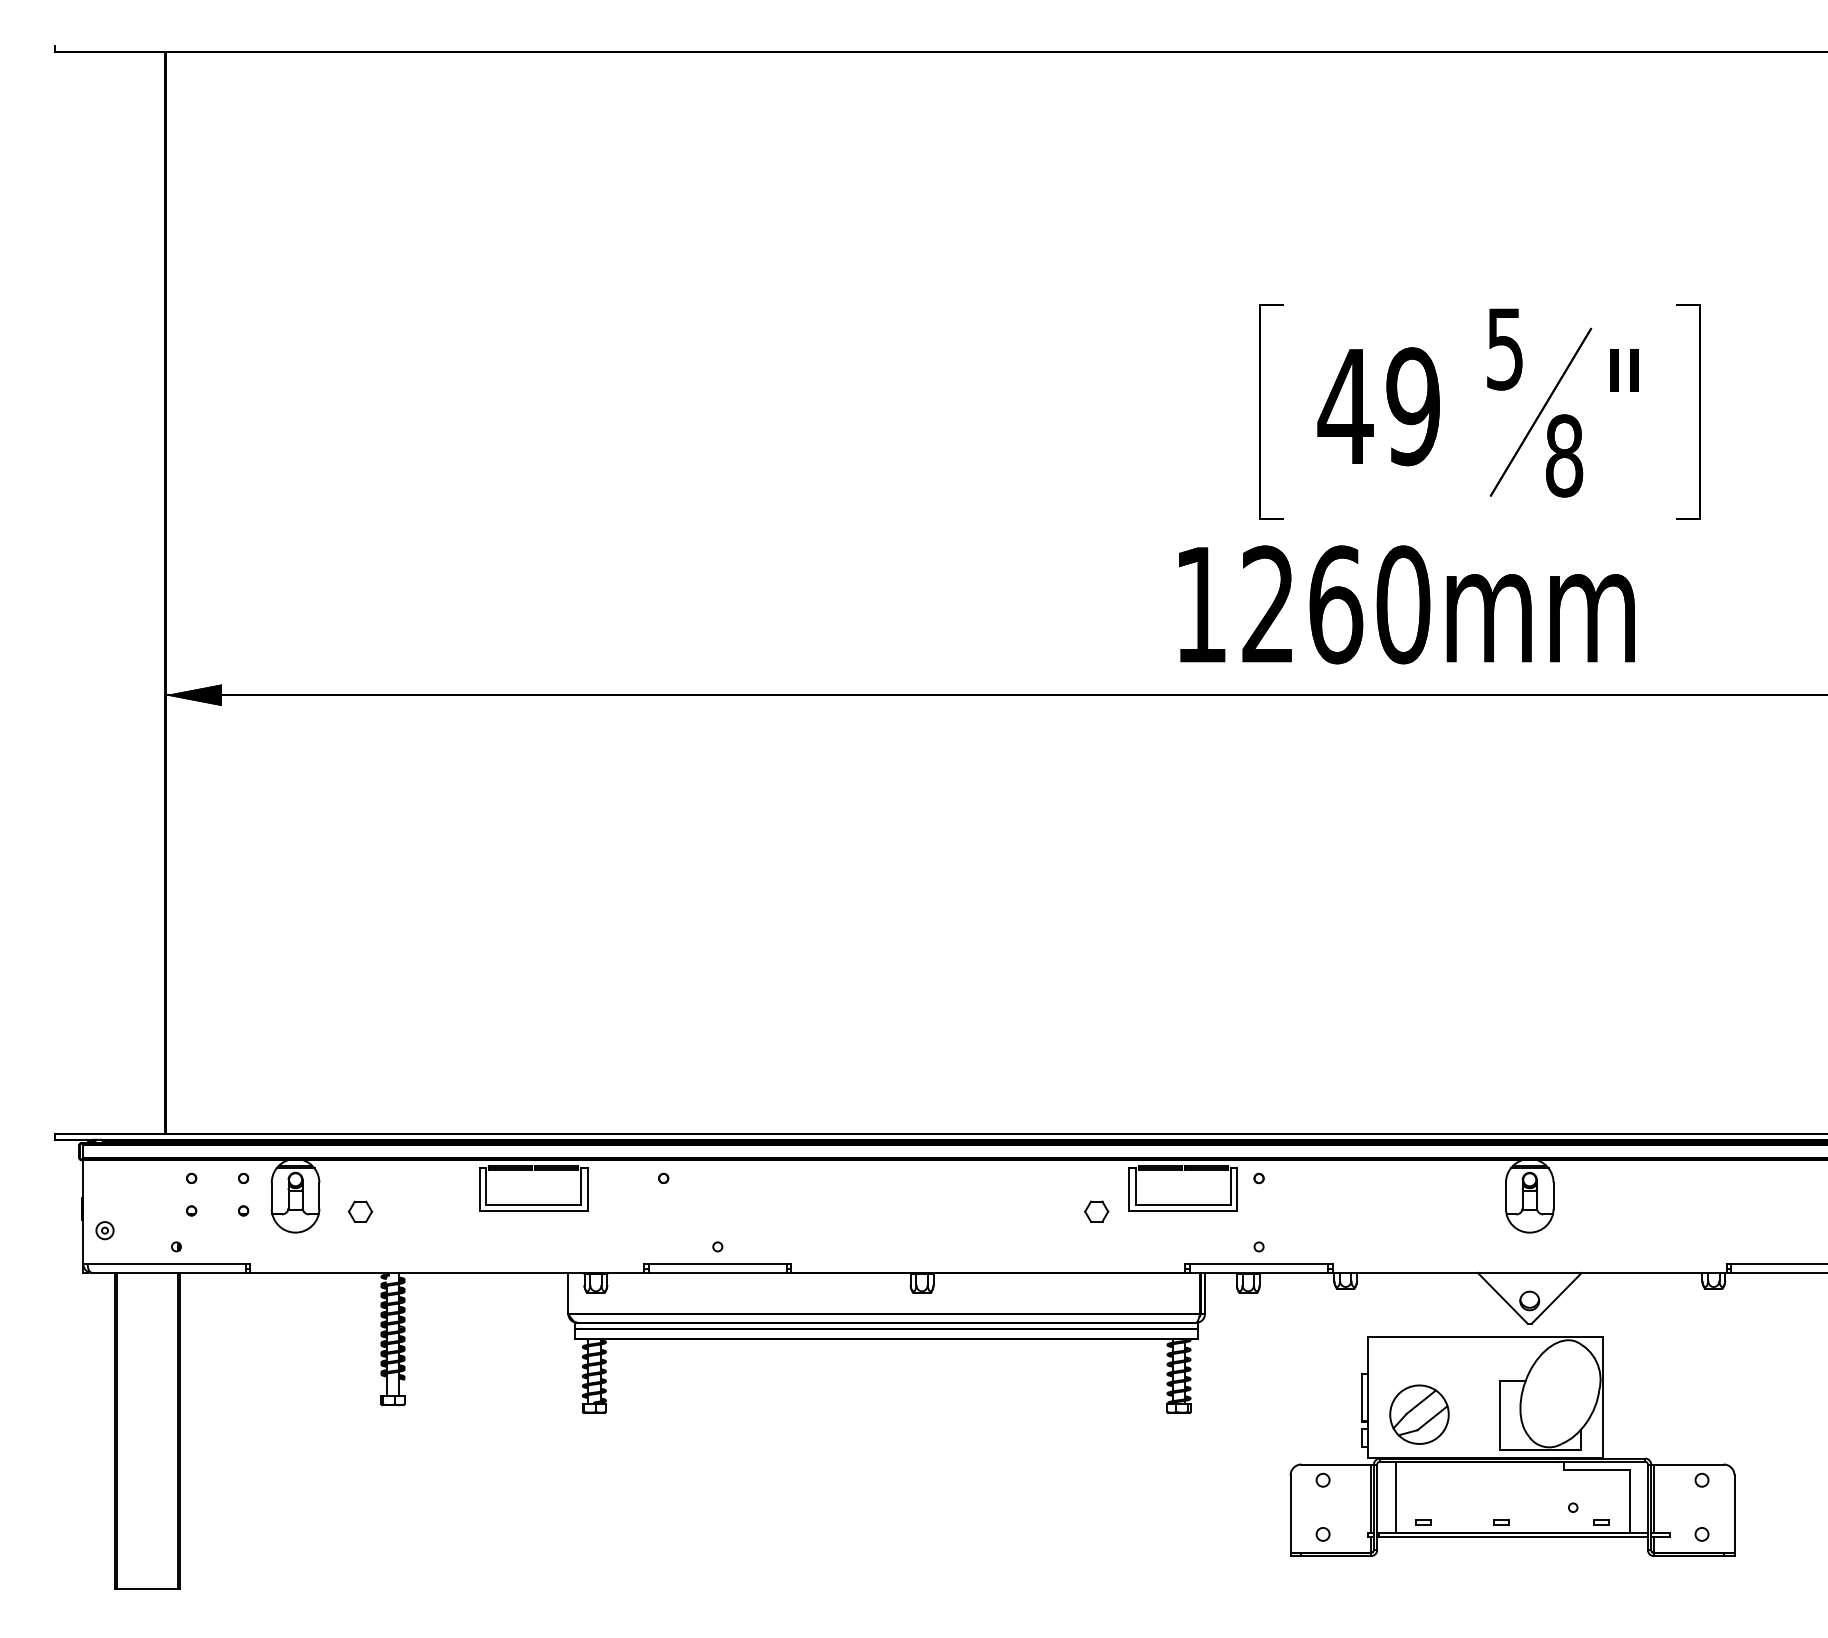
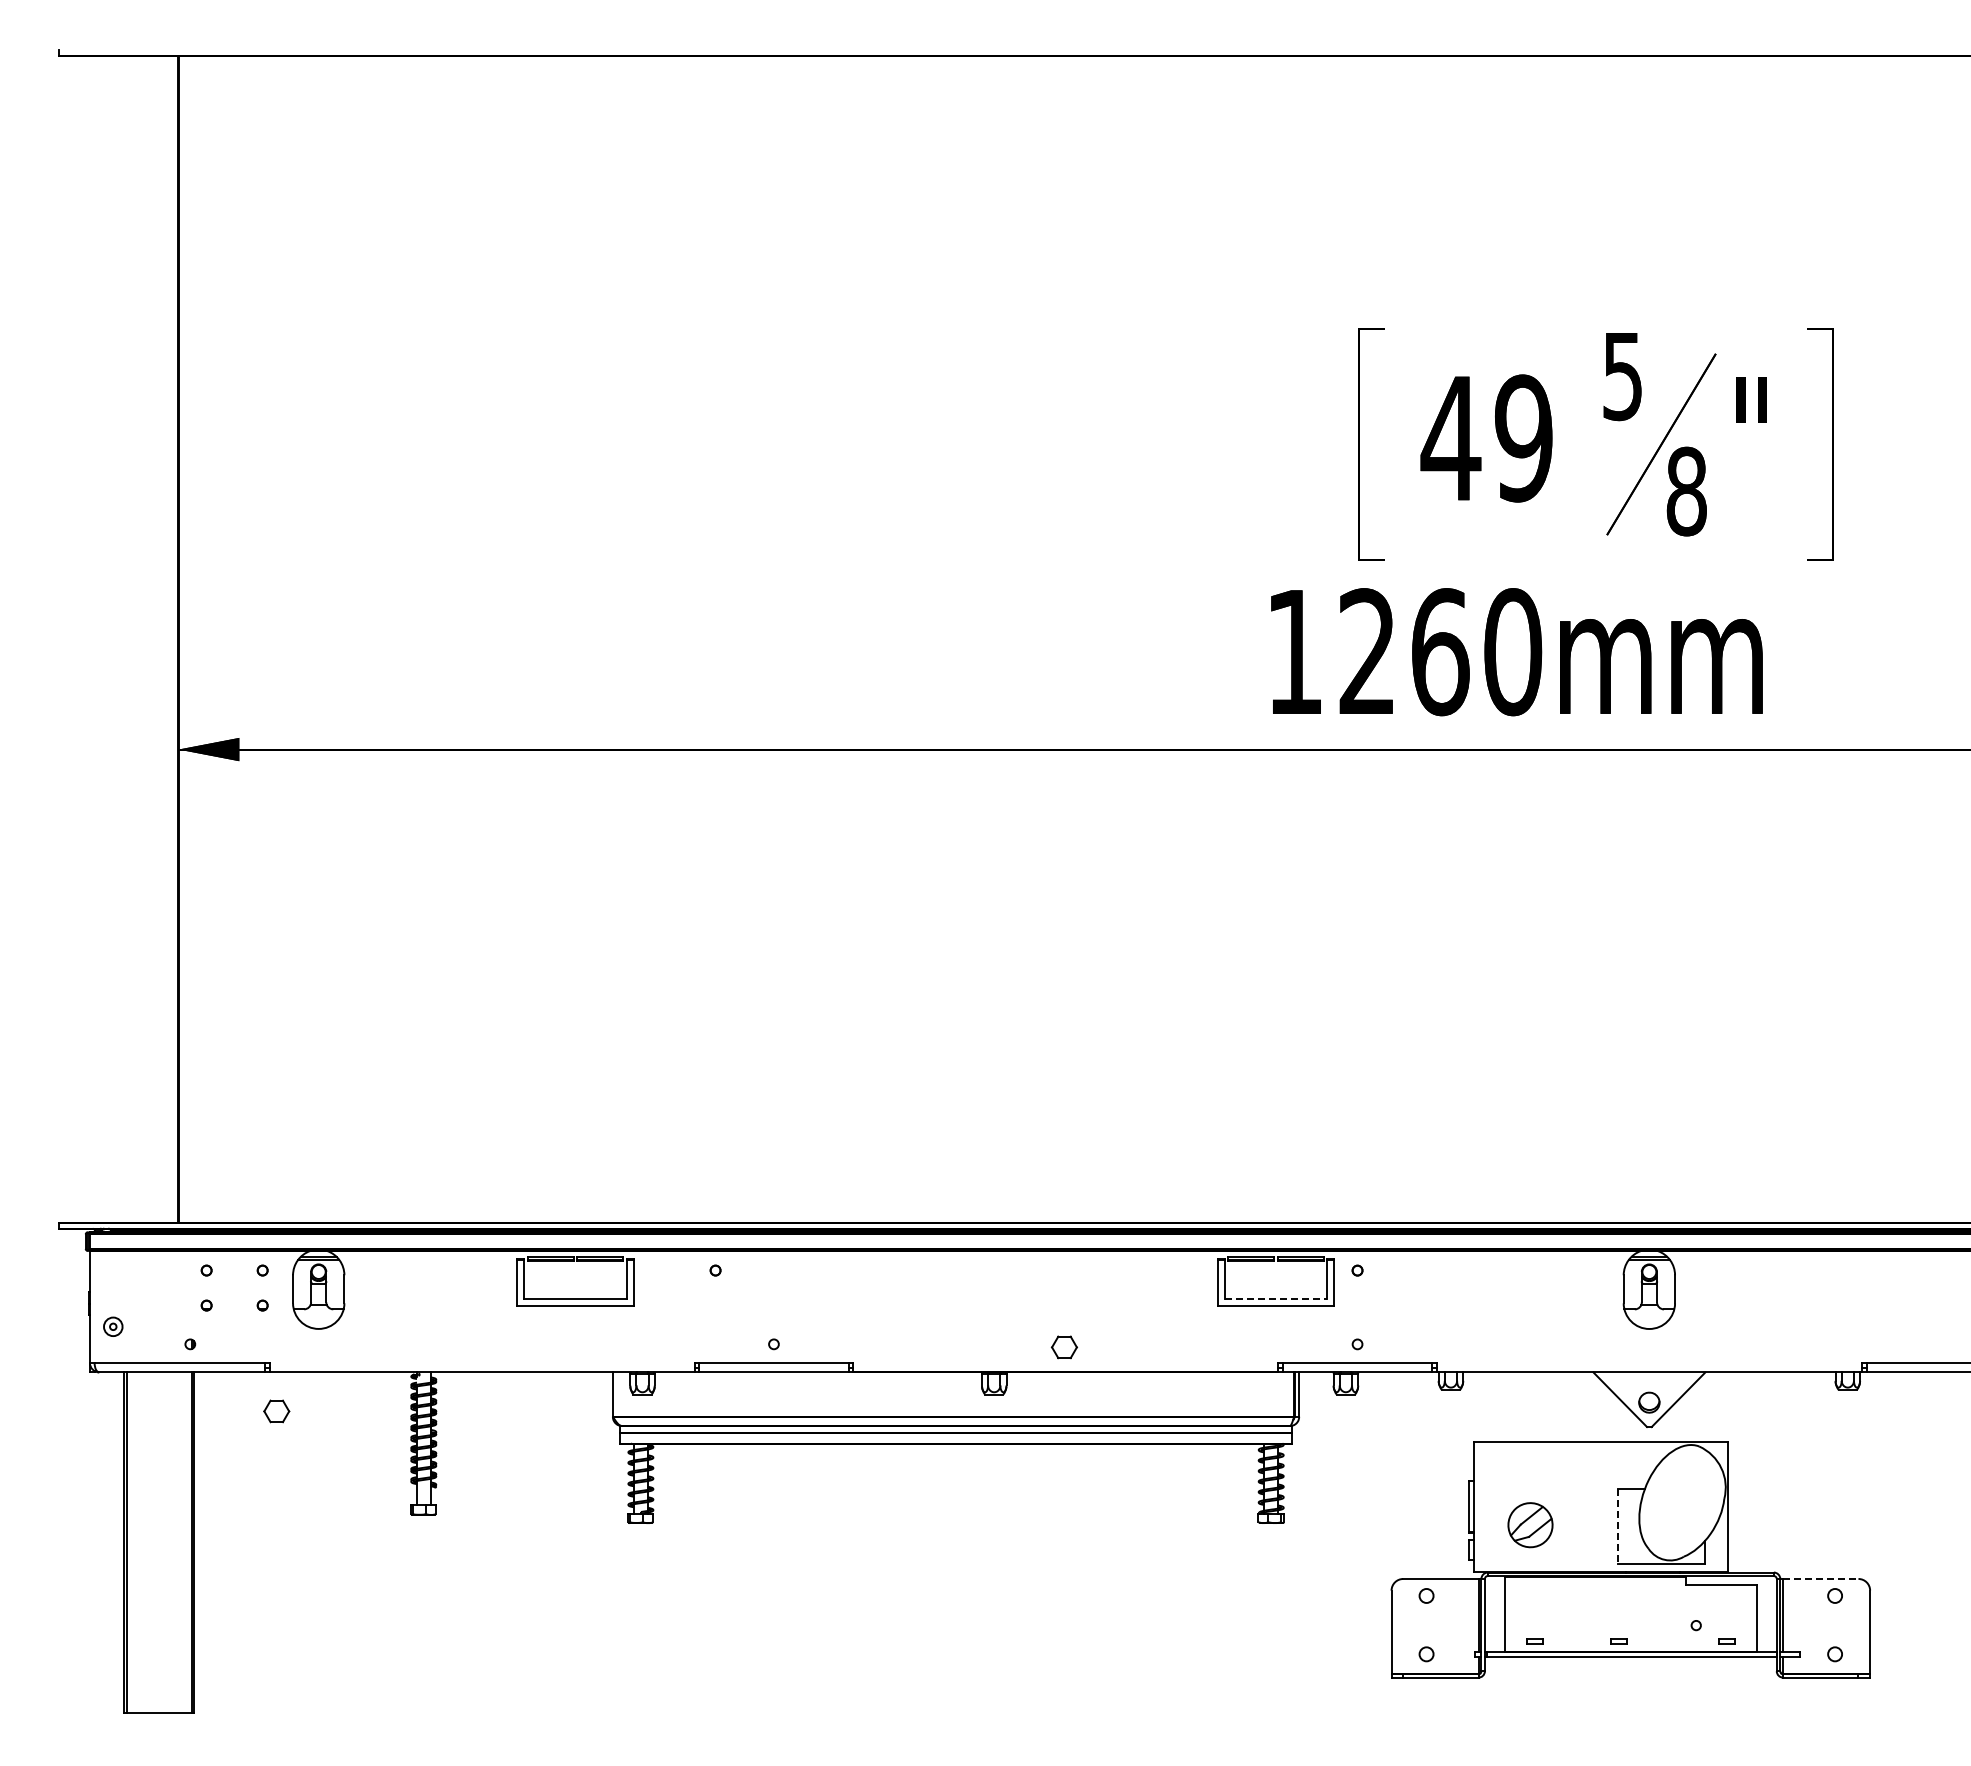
line: (1183, 1204) -> (1276, 1298), solid -> dashed
part: (360, 1211) -> (276, 1411), moved
part: (1095, 1211) -> (1063, 1347), moved
part: (1419, 1413) -> (1530, 1524), size x0.7
line: (1500, 1415) -> (1617, 1526), solid -> dashed
line: (1688, 1464) -> (1820, 1578), solid -> dashed

